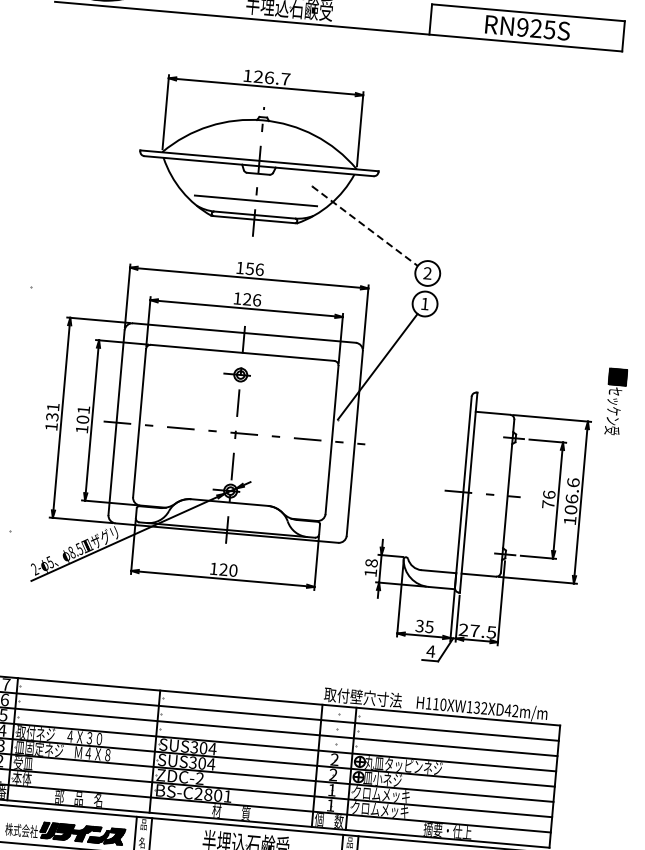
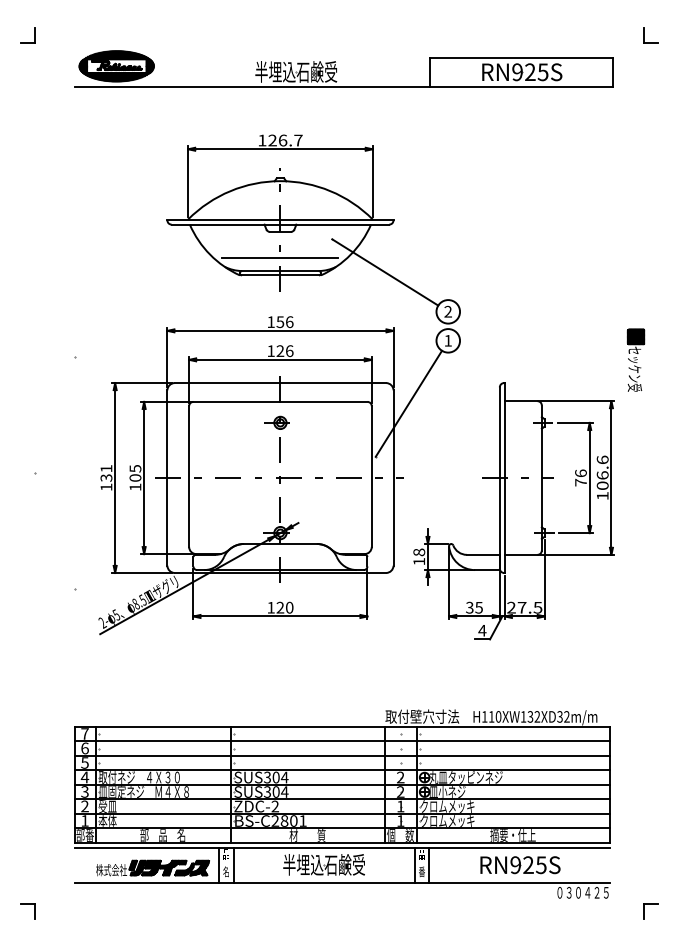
line: (365, 226) -> (385, 272), dashed -> solid
part: (615, 400) -> (635, 359), moved
text: (83, 409) -> (135, 468), 101 -> 105
part: (474, 528) -> (513, 511), moved
text: (508, 710) -> (560, 716), H110XW132XD42m/m -> H110XW132XD32m/m

